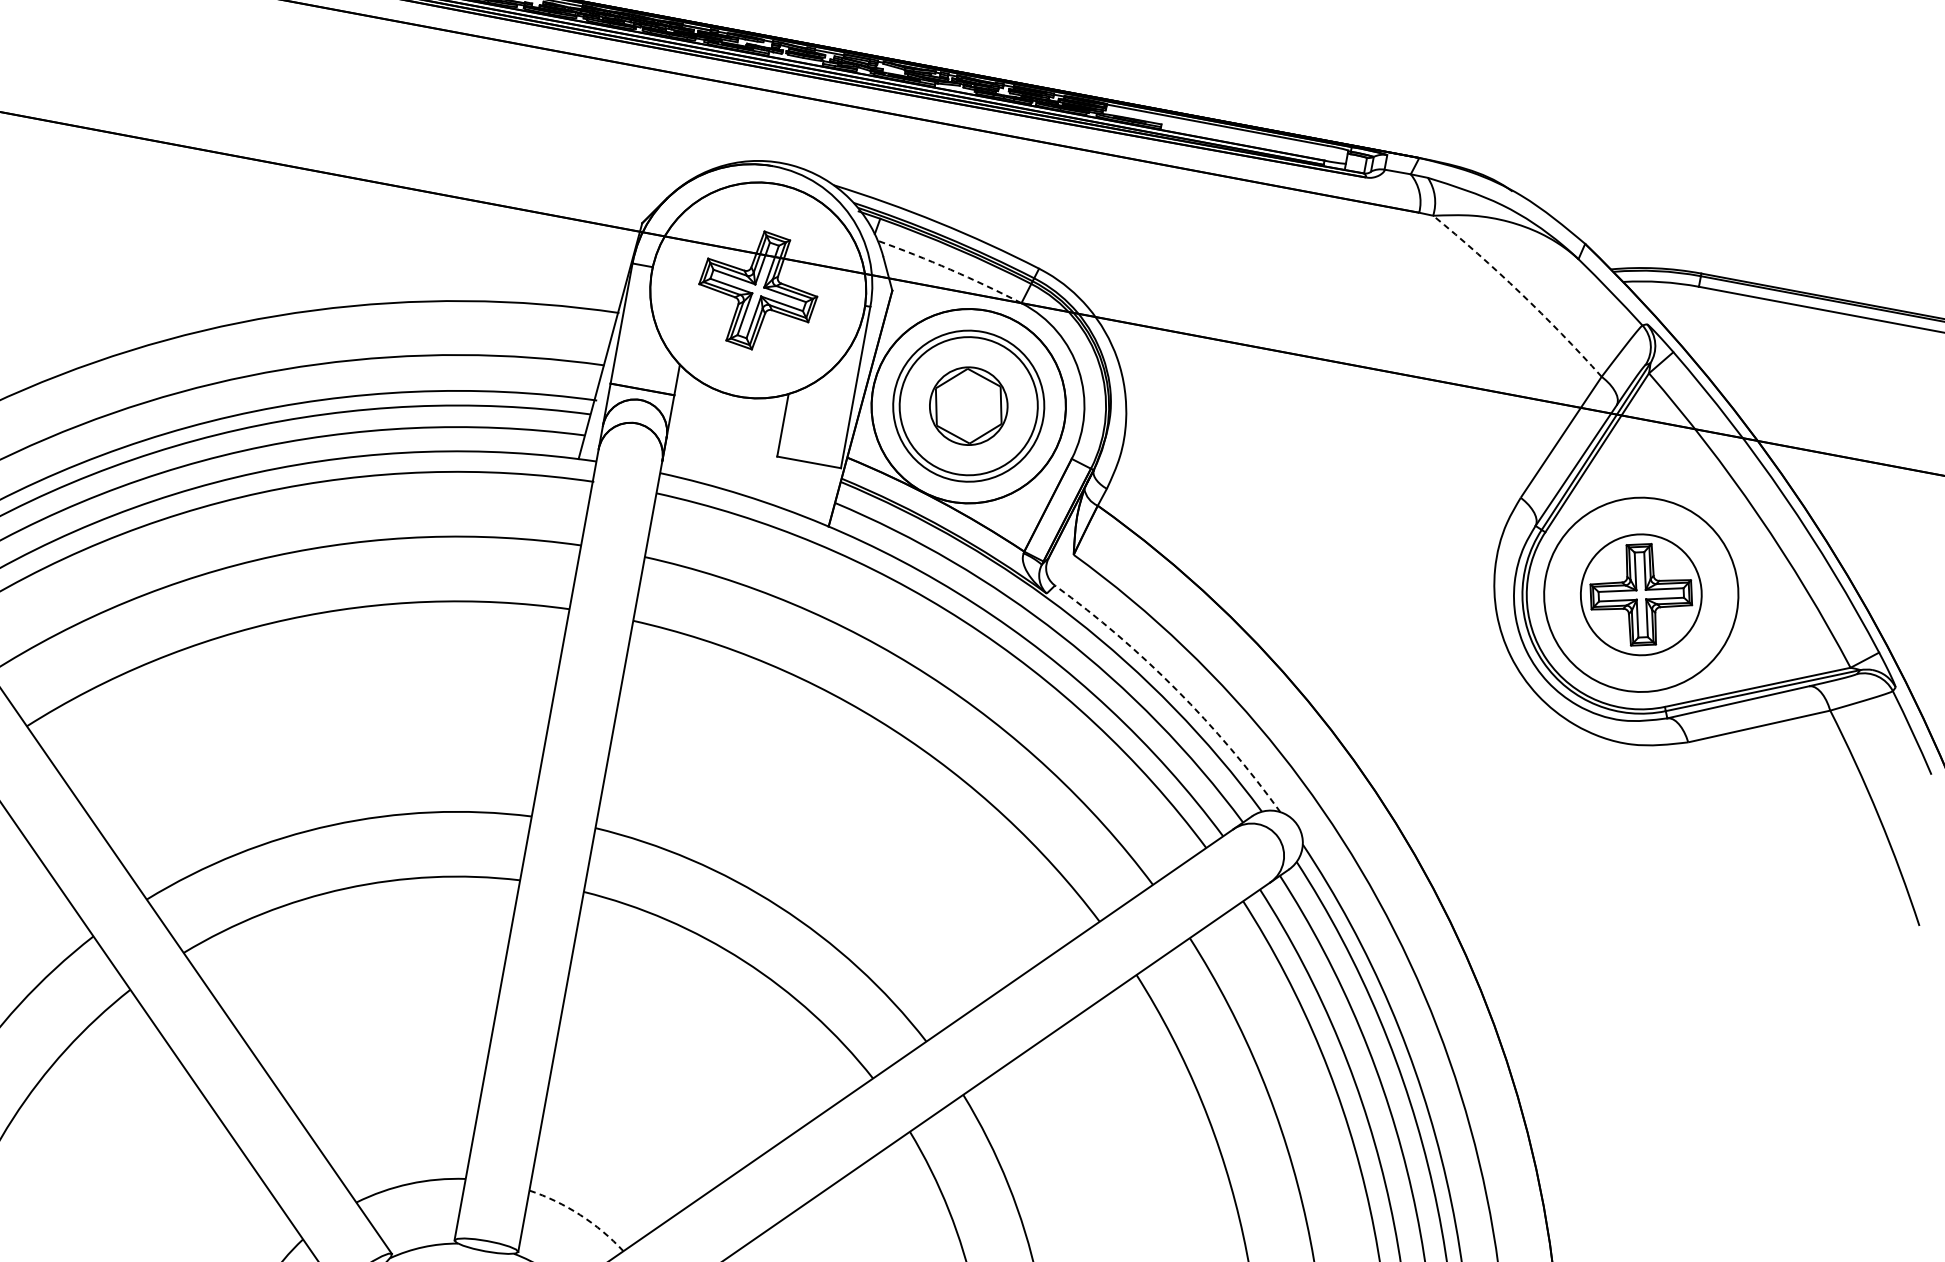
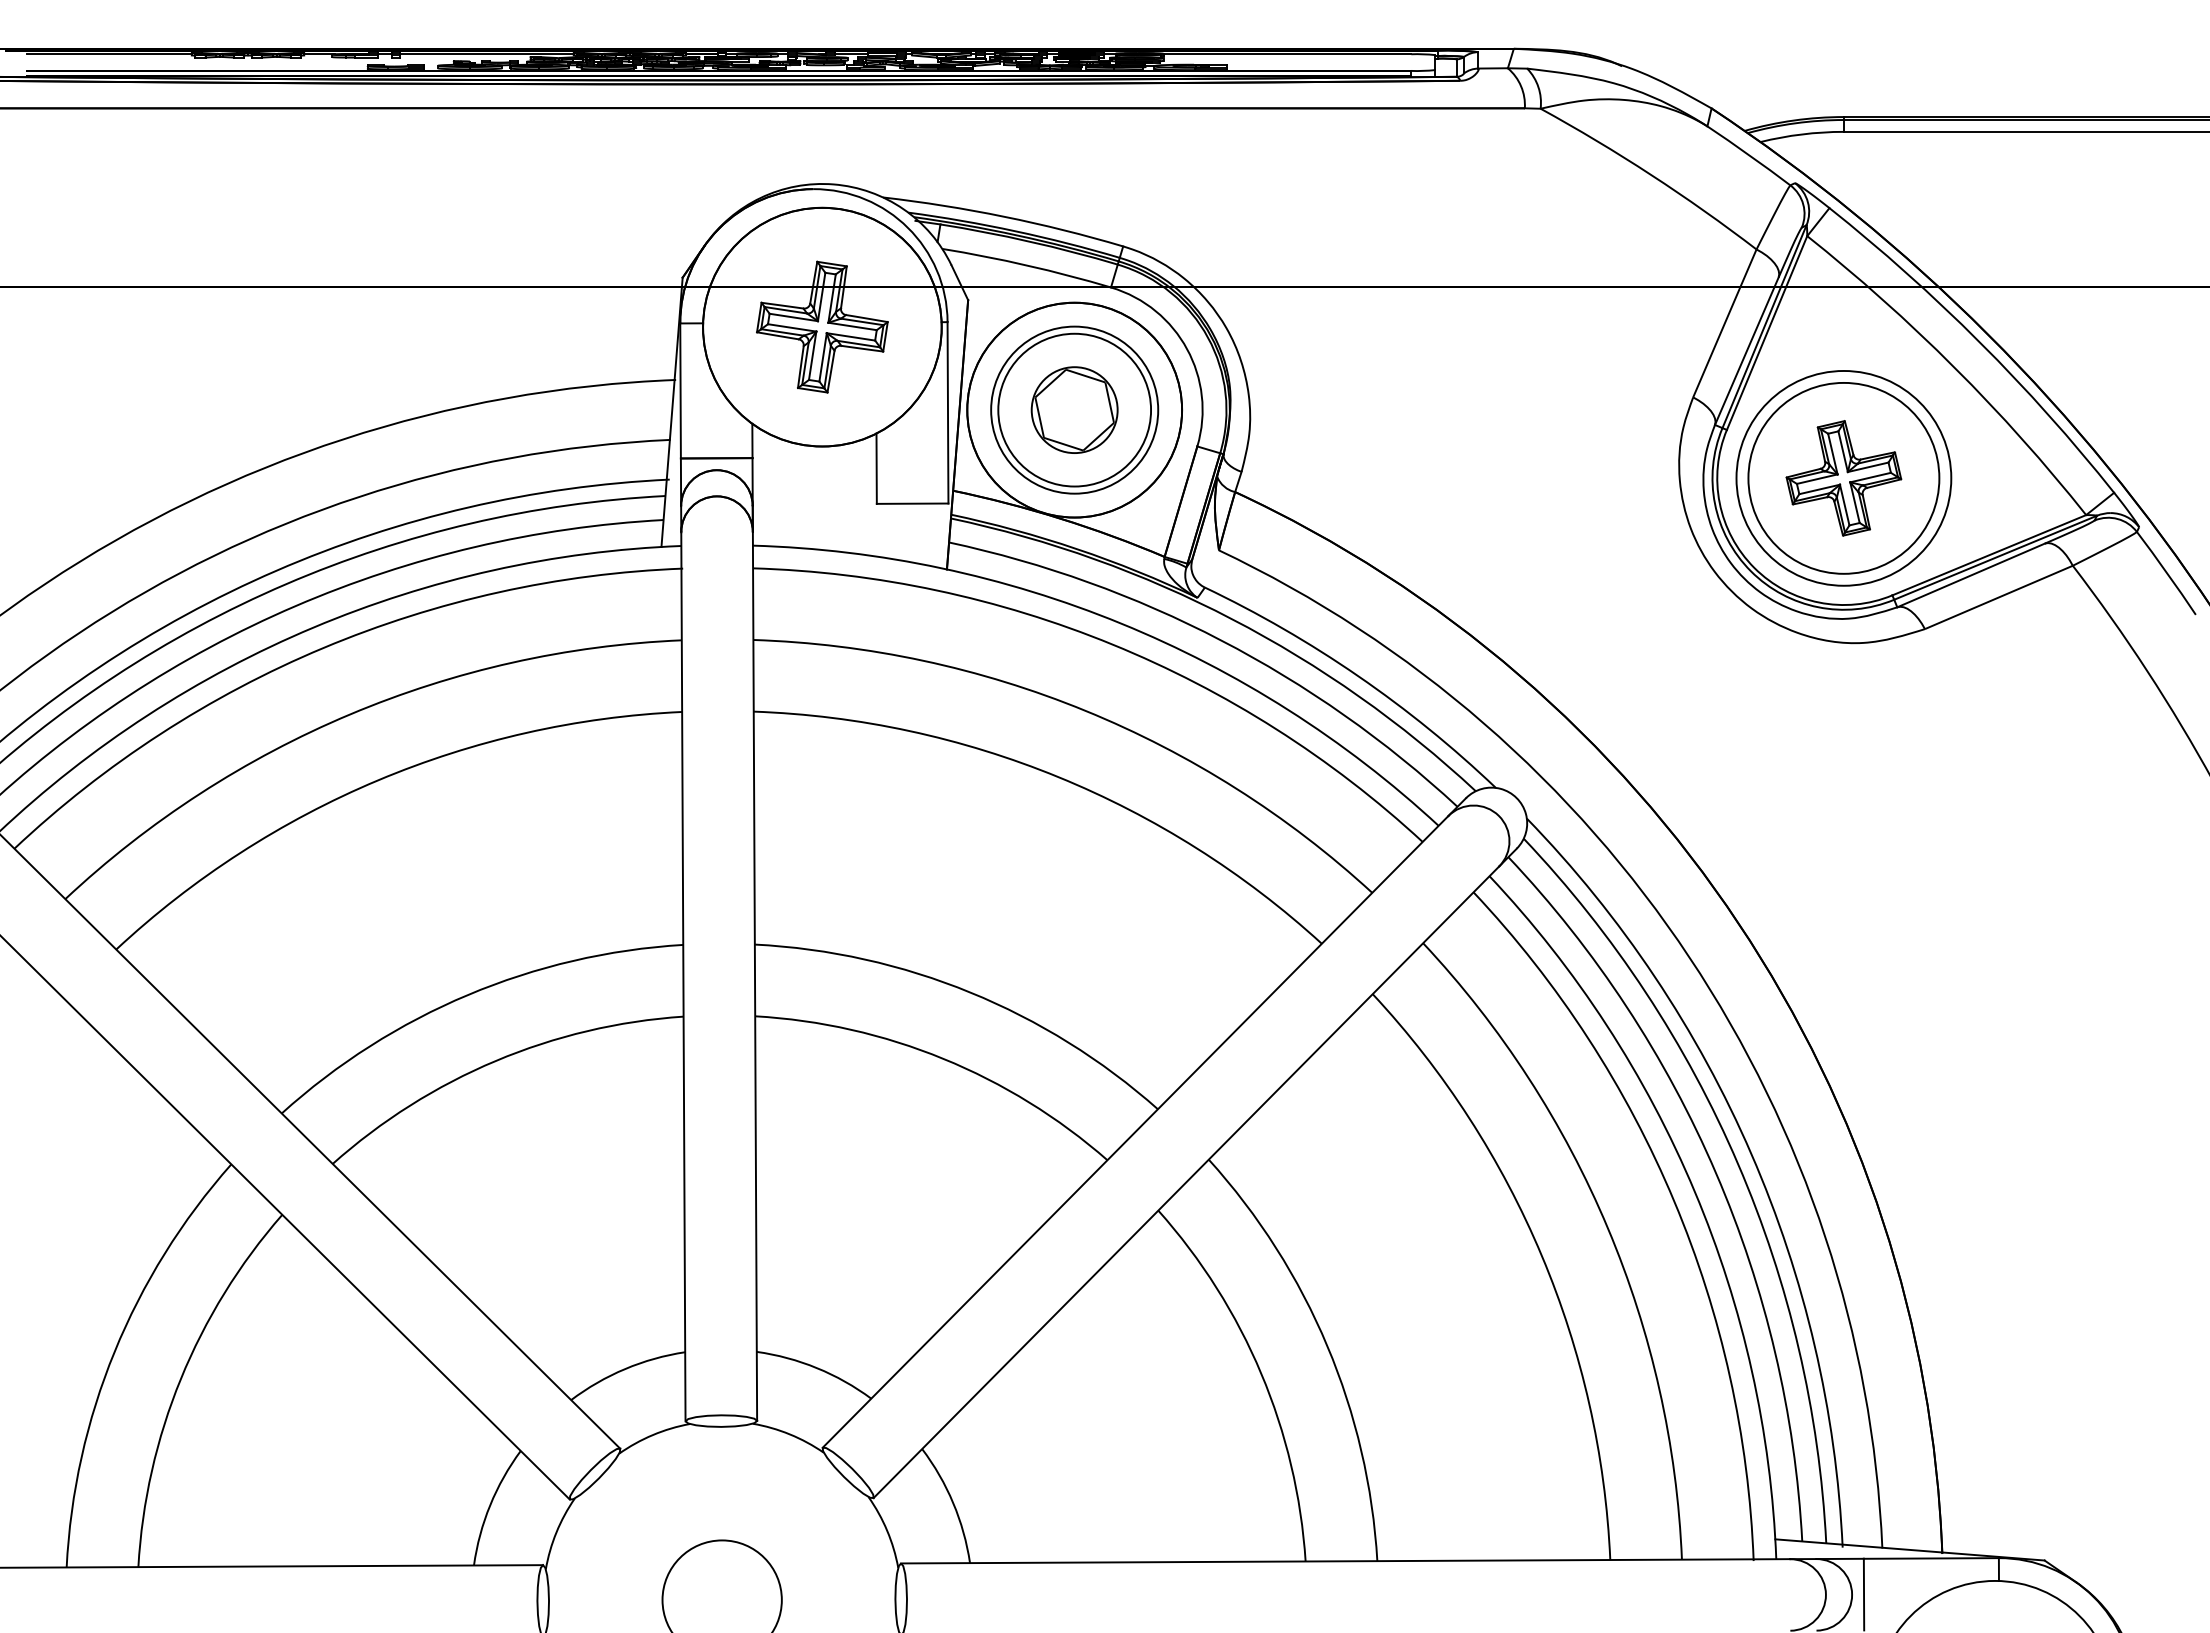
arc: (950, 269) -> (1027, 265), dashed -> solid
arc: (1520, 293) -> (1651, 175), dashed -> solid
circle: (1641, 593) -> (1843, 477), size x1.43
arc: (1176, 690) -> (1358, 676), dashed -> solid
arc: (579, 1215) -> (816, 1368), dashed -> solid

